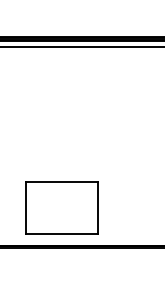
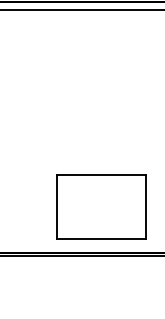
part: (61, 207) -> (100, 206), moved

